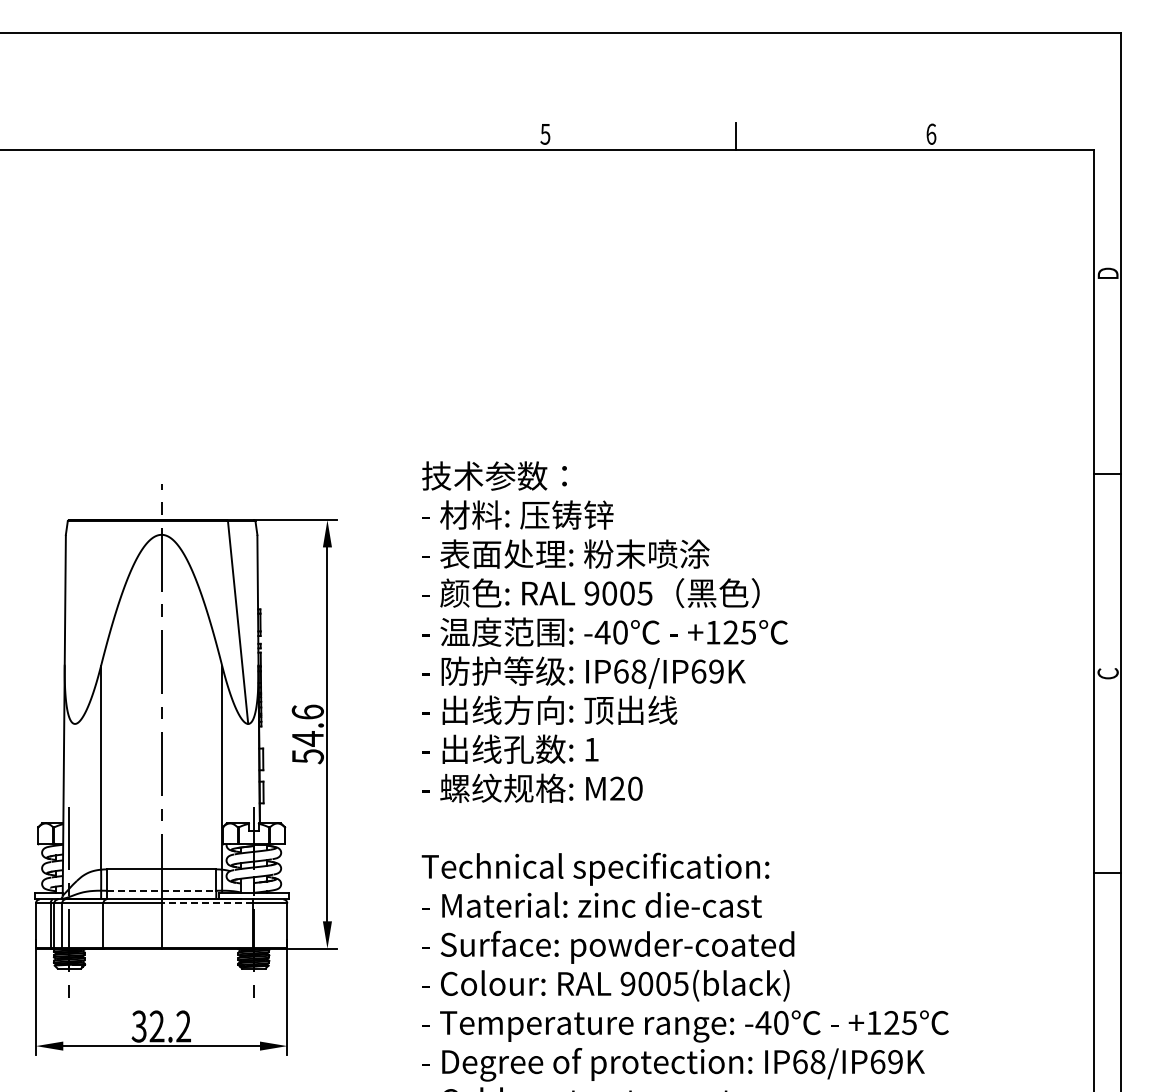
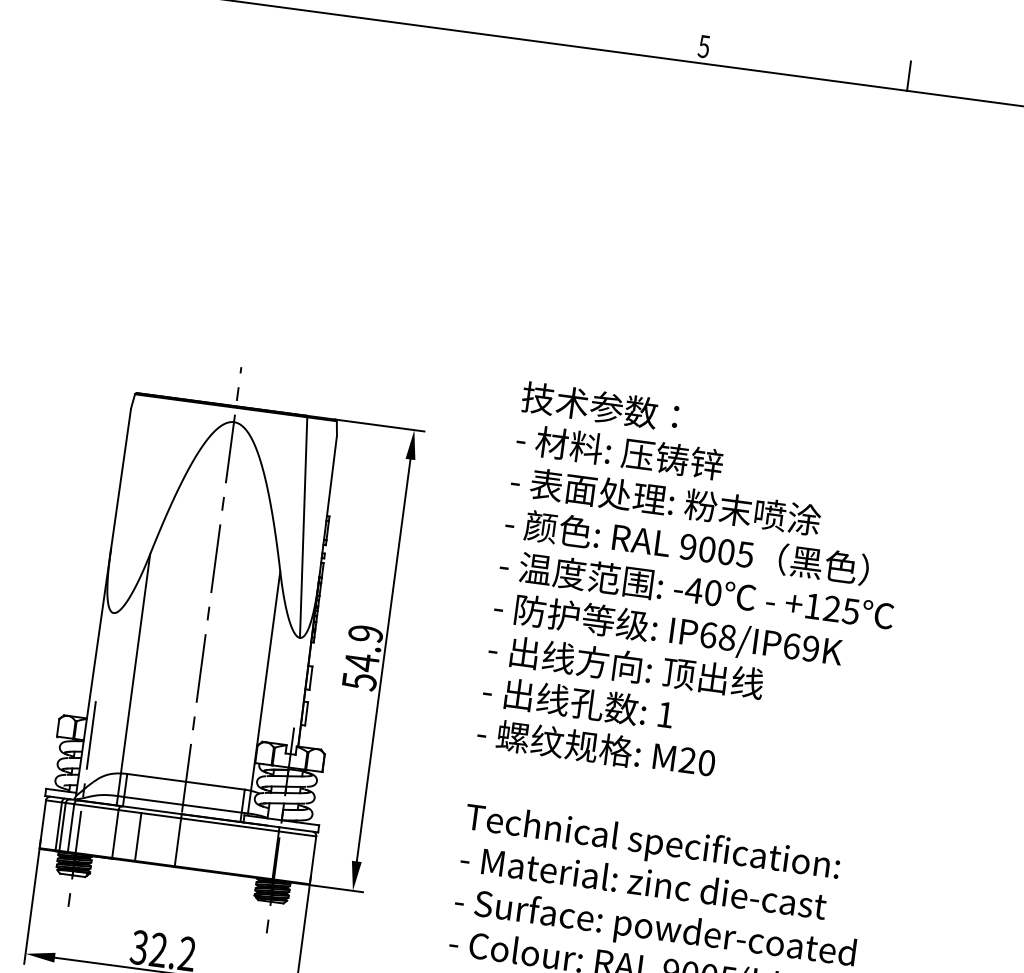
text: (307, 711) -> (365, 633), 54.6 -> 54.9
line: (161, 890) -> (182, 804), dashed -> solid
line: (206, 903) -> (229, 824), dashed -> solid
line: (124, 925) -> (138, 836), added

